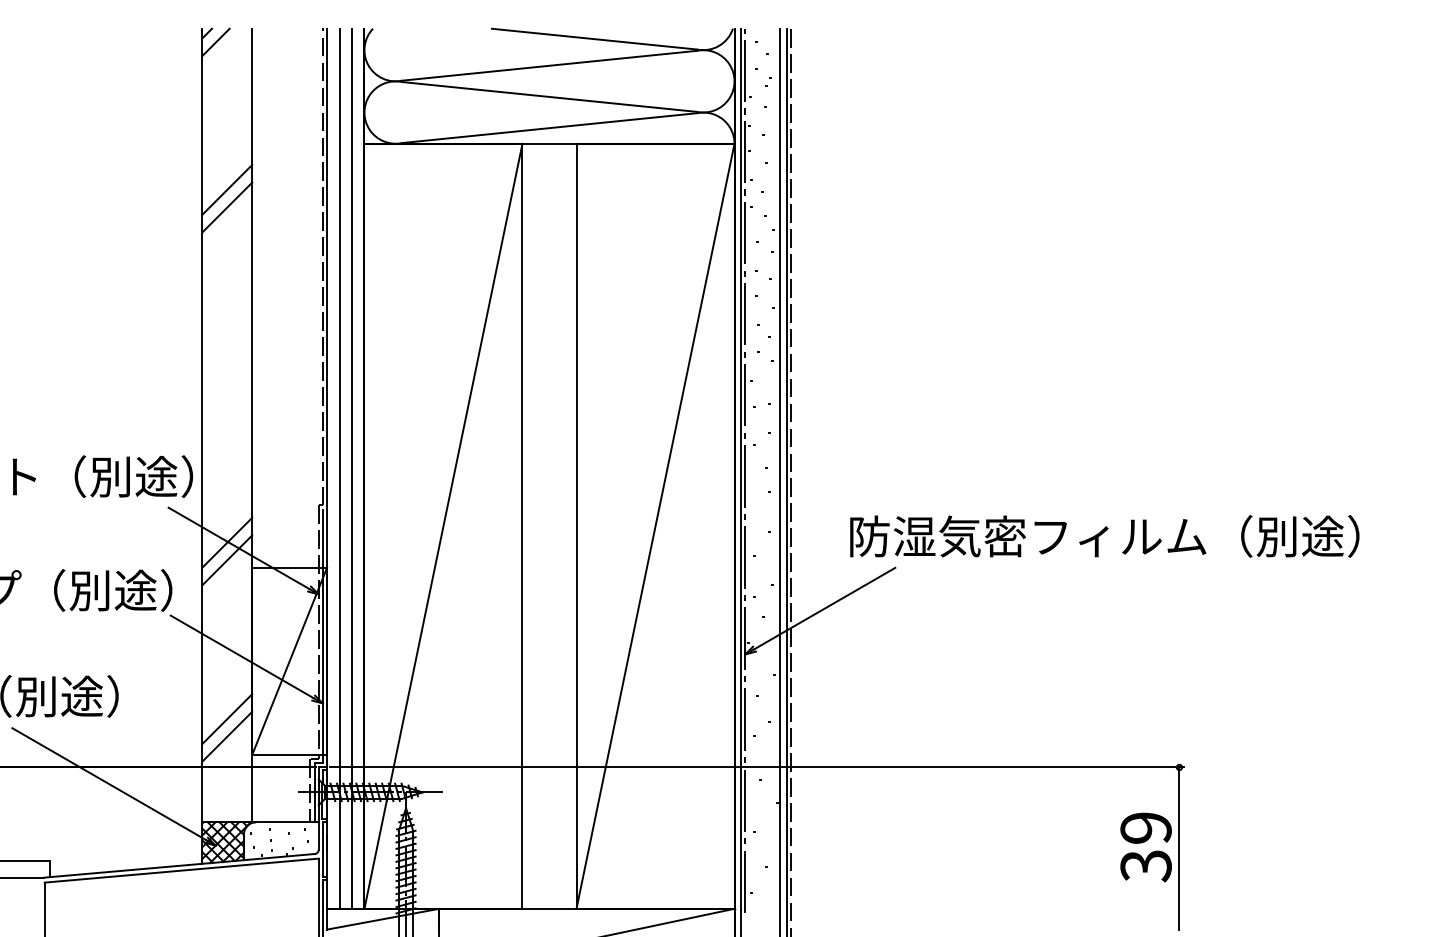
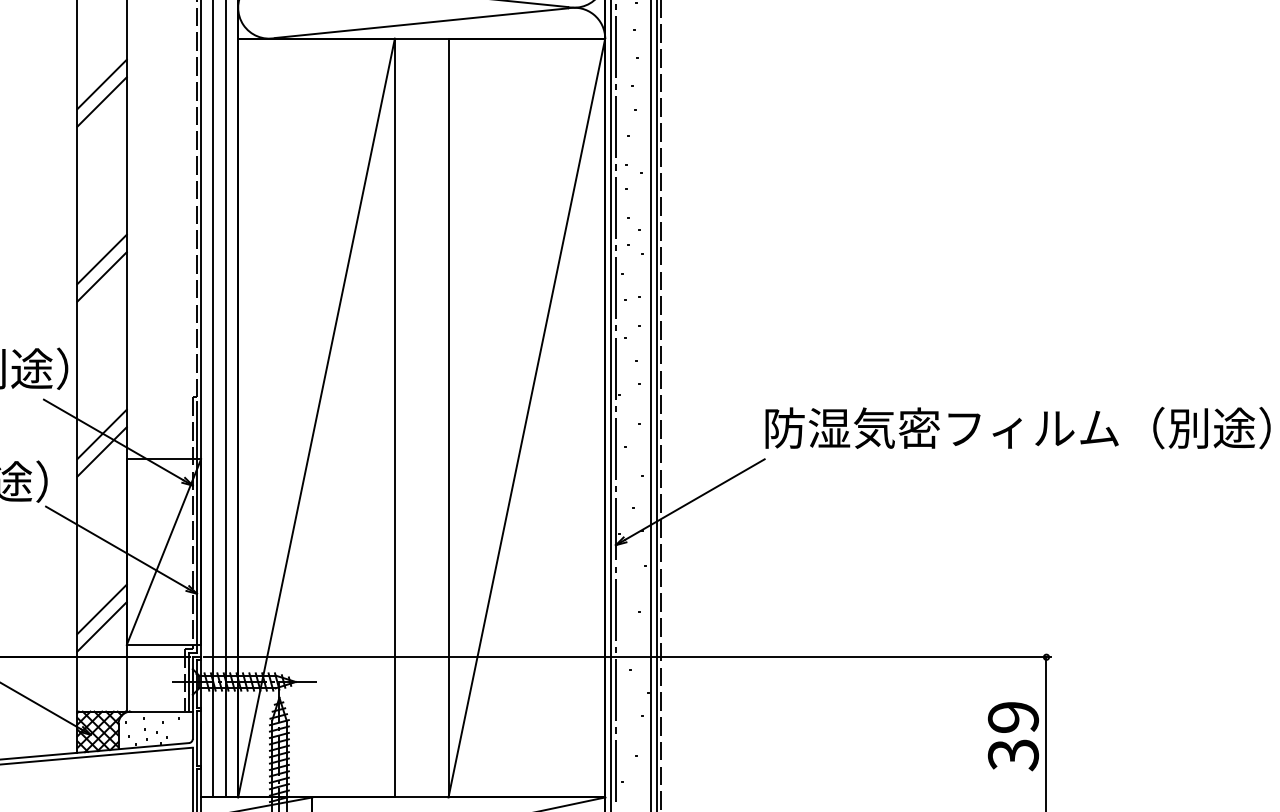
line: (227, 366) -> (102, 259), added
line: (227, 383) -> (102, 276), added
text: (1104, 536) -> (1017, 428), moved

